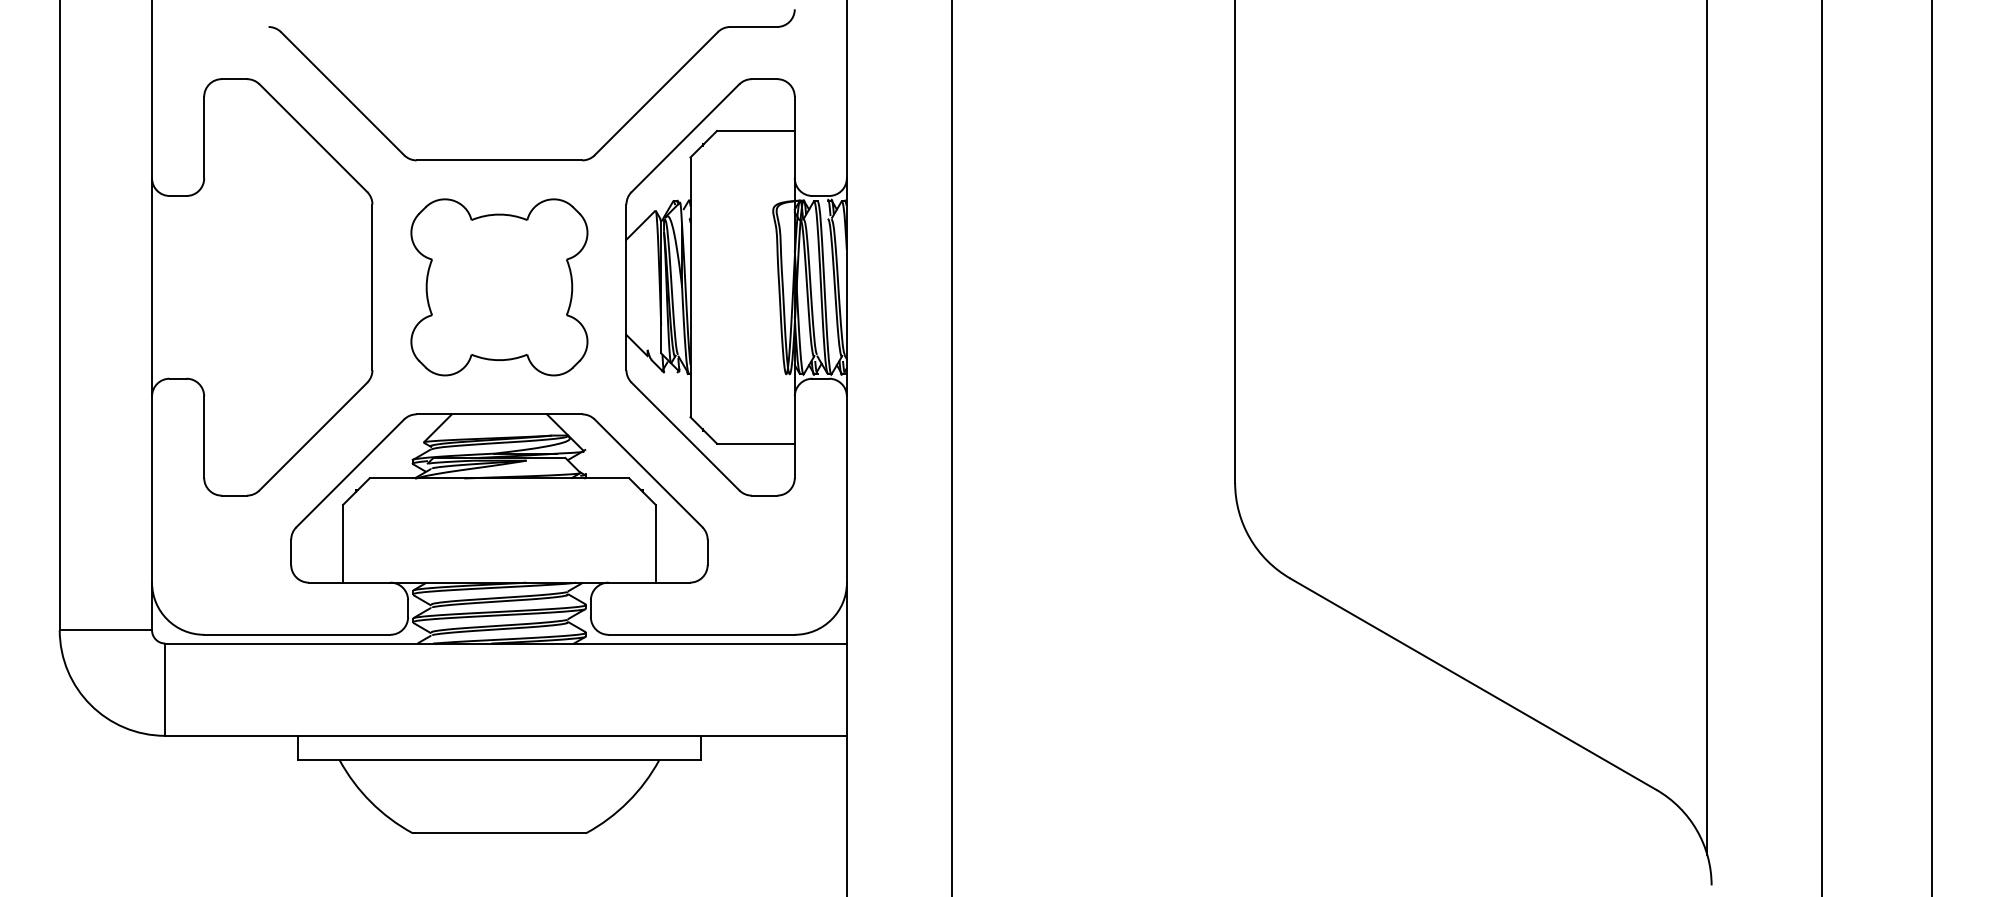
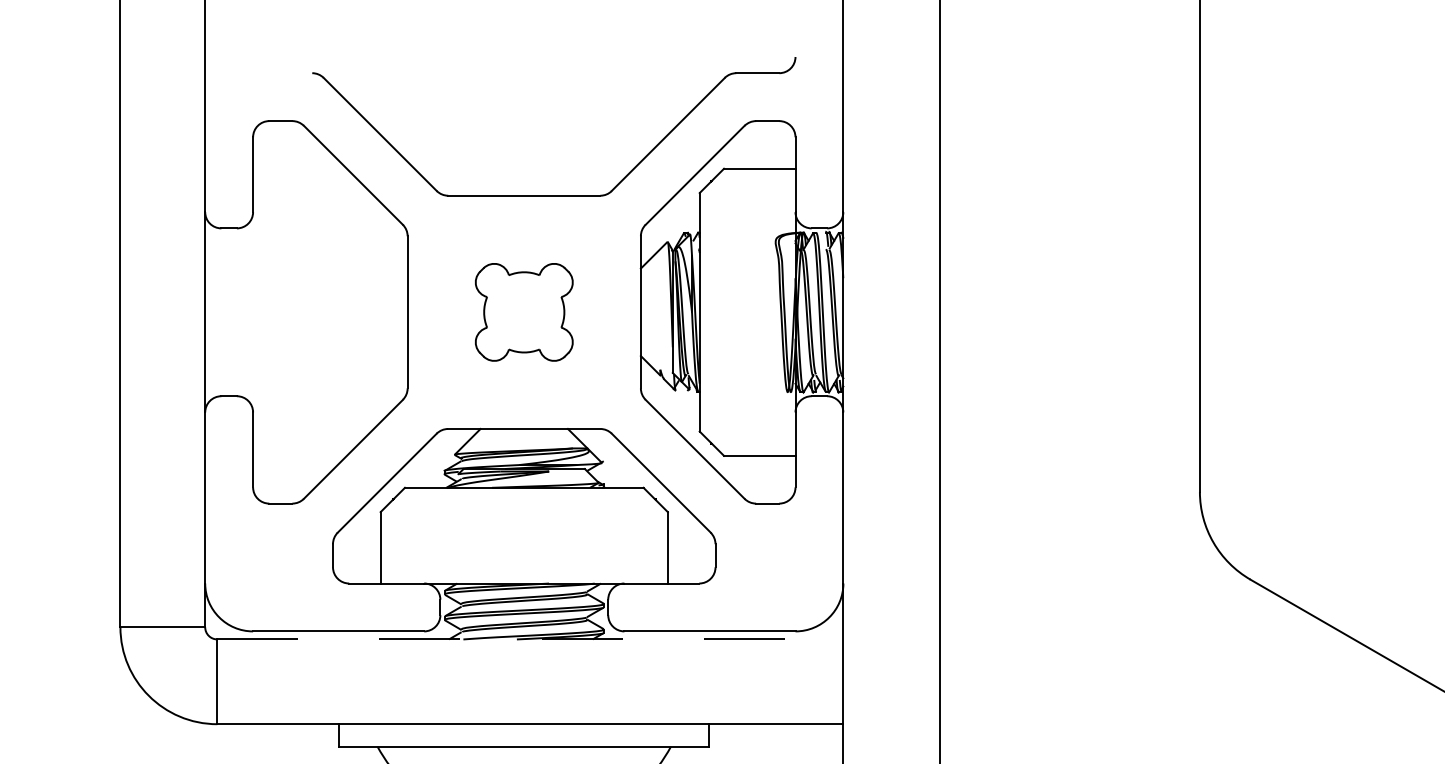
part: (499, 287) -> (524, 312), size x0.6
line: (506, 643) -> (530, 639), solid -> dashed

